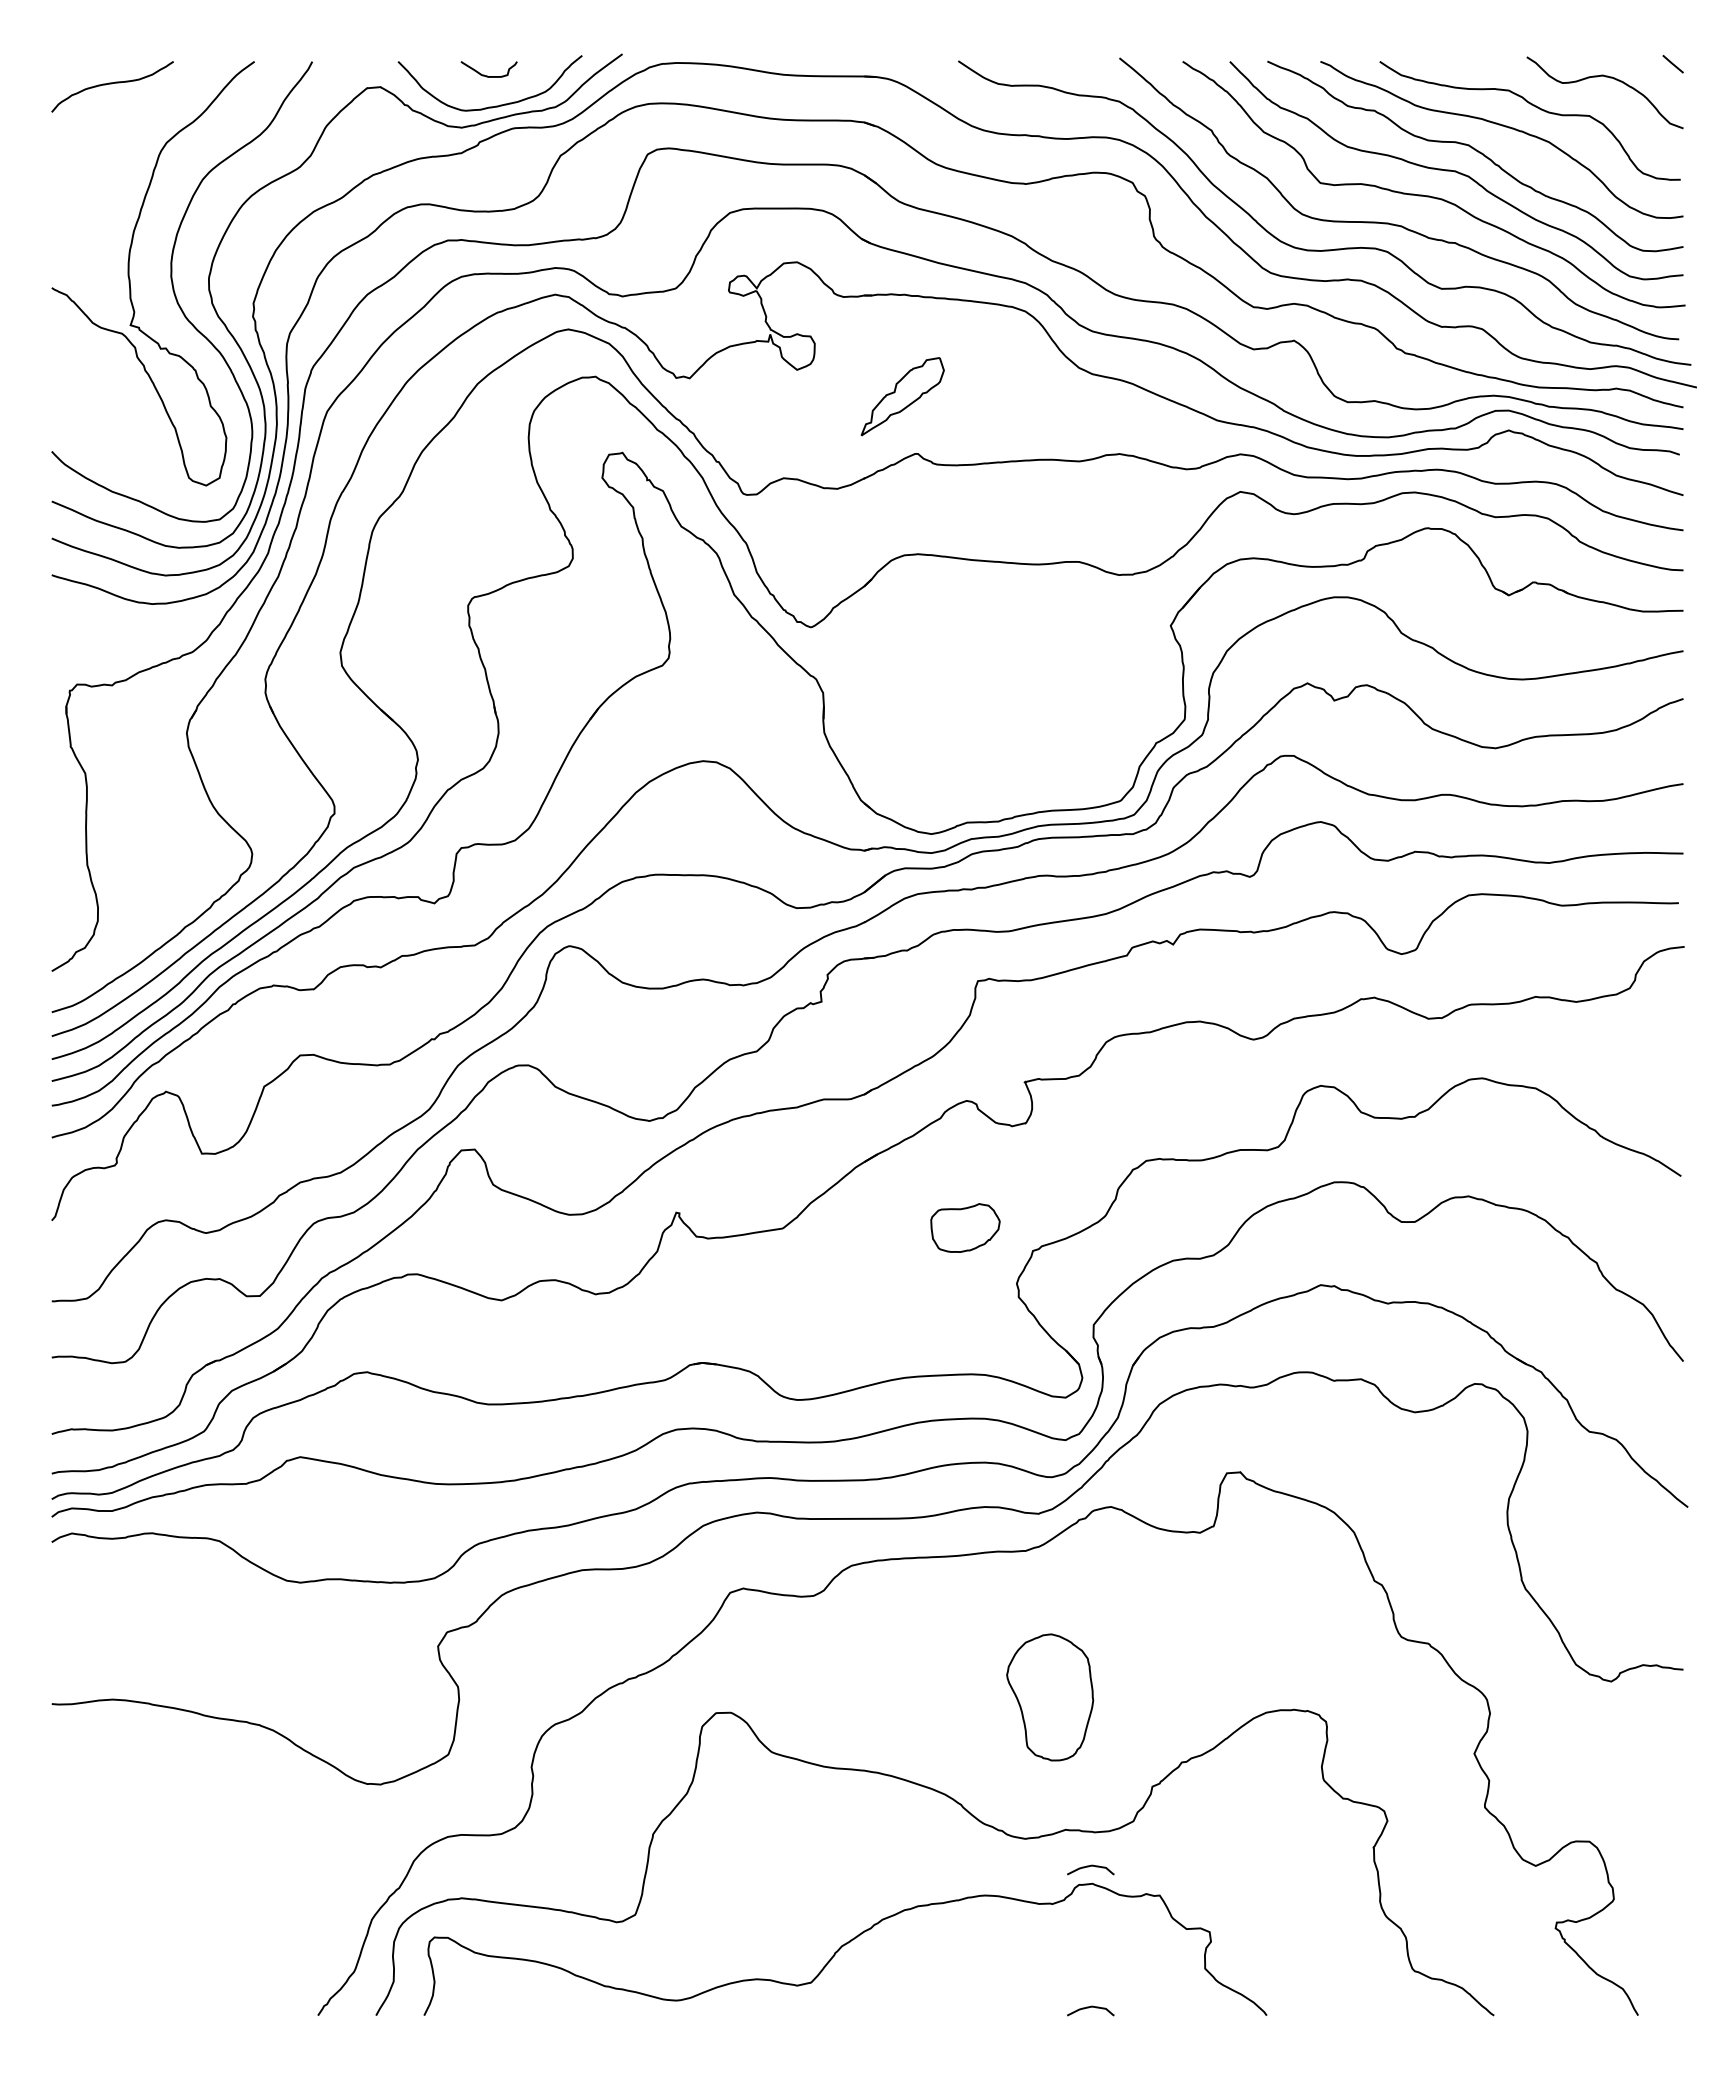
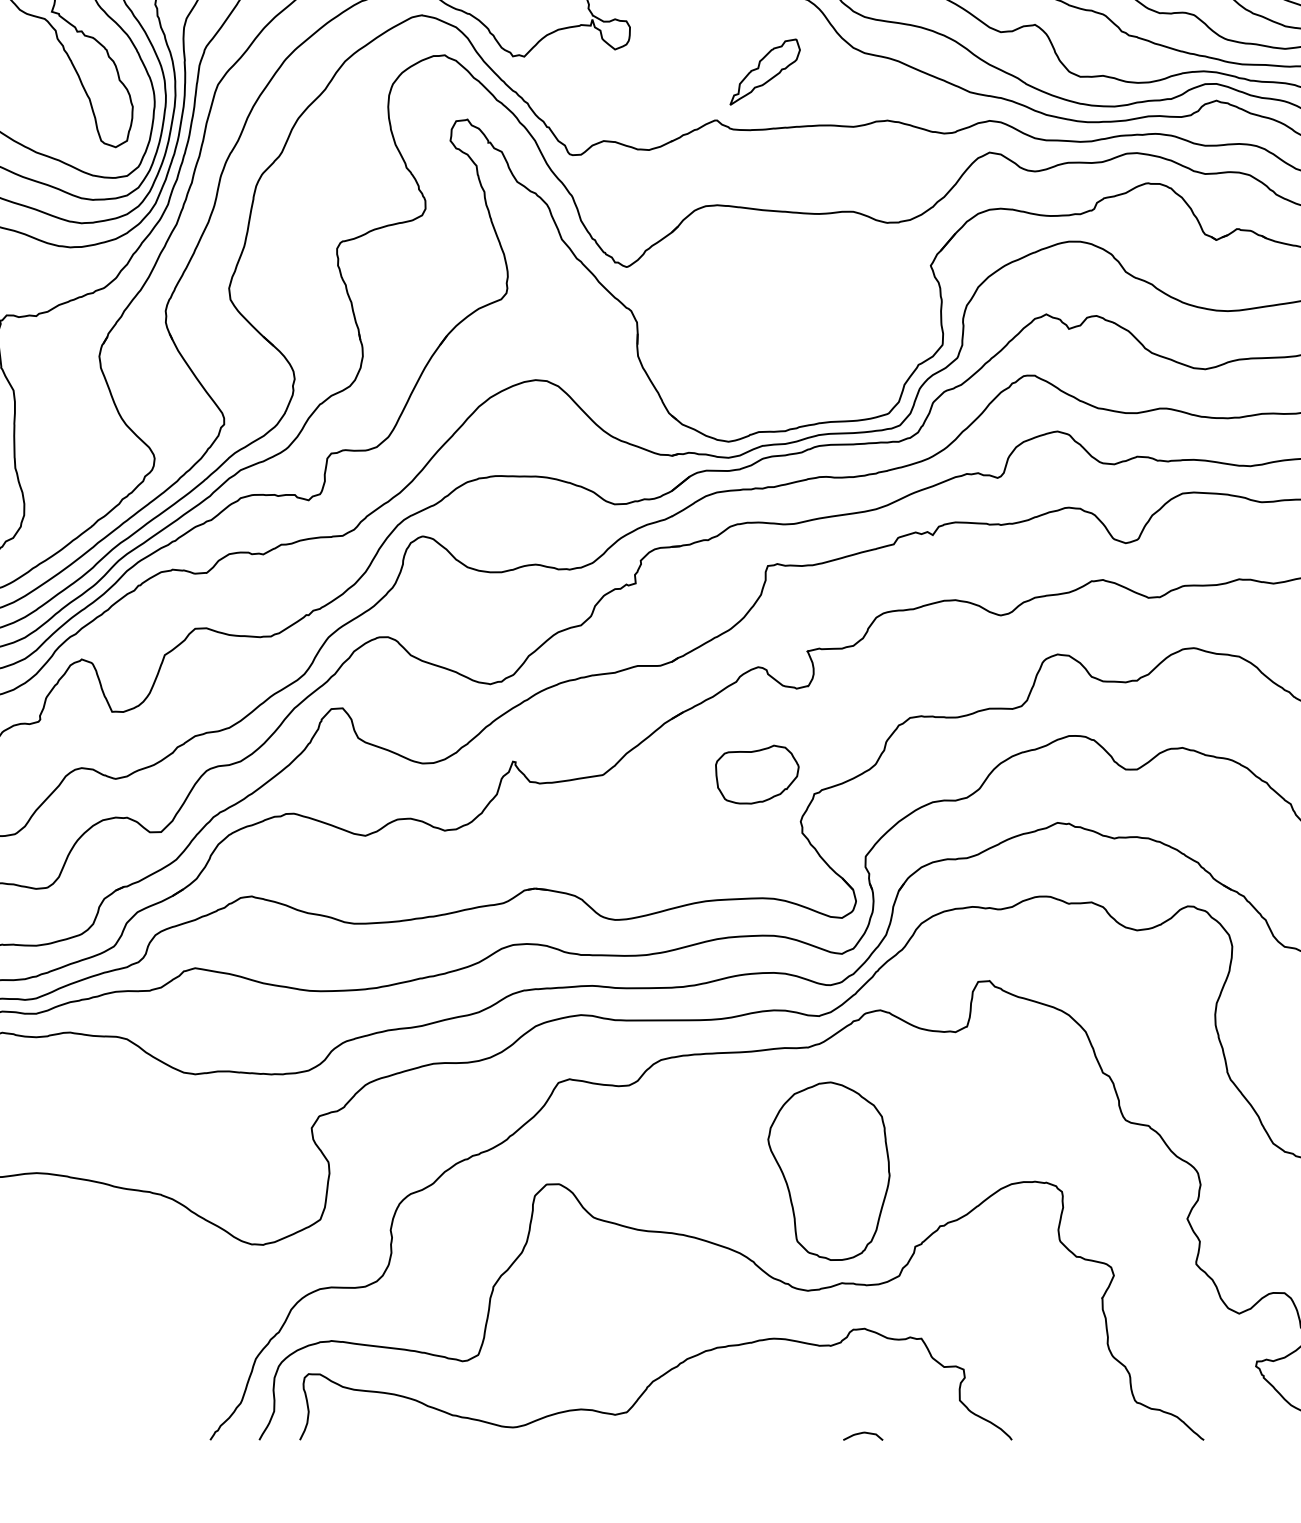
part: (902, 396) -> (764, 71), moved
part: (965, 1227) -> (757, 774), size x1.43
part: (1049, 1697) -> (828, 1171), size x1.67
curve: (1088, 1867) -> (861, 1314), removed

